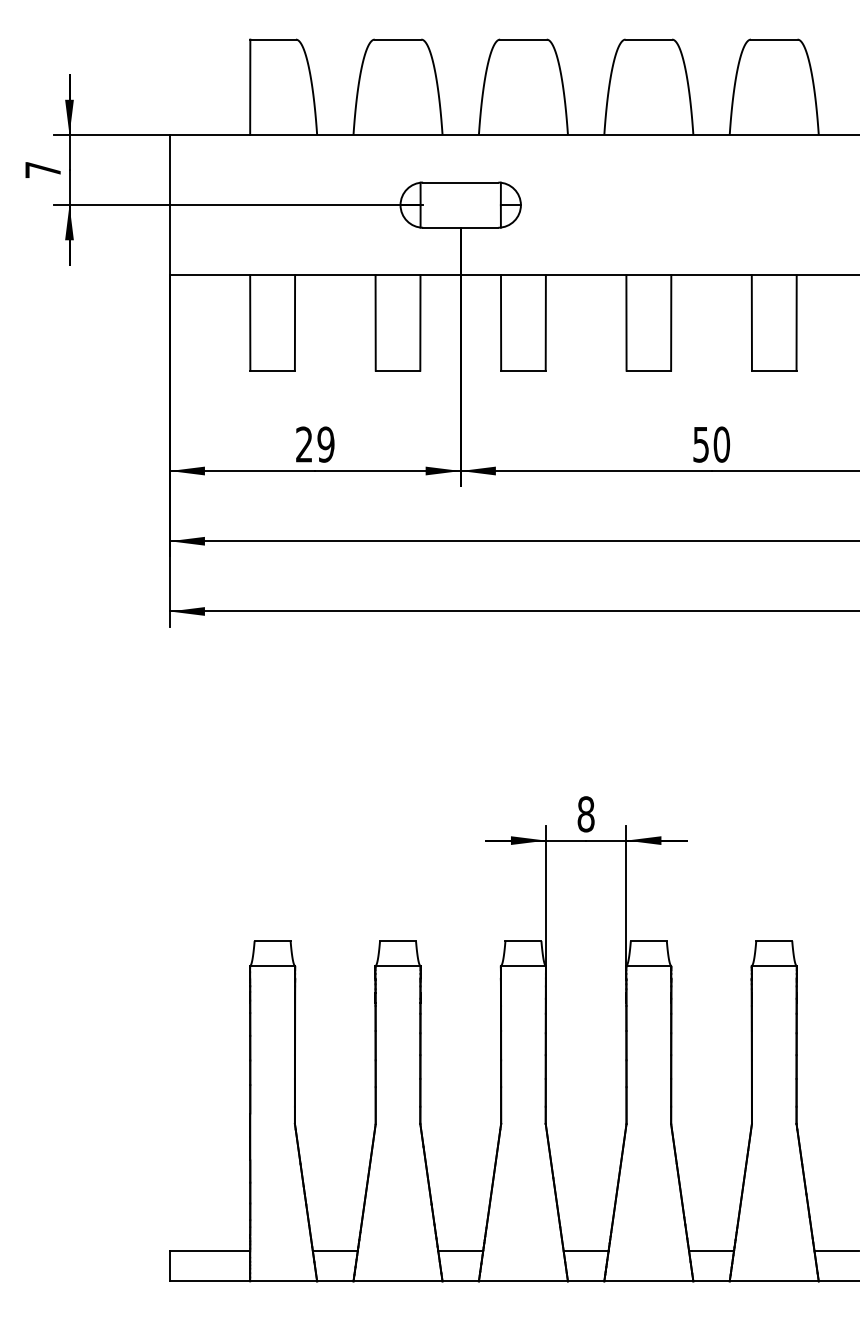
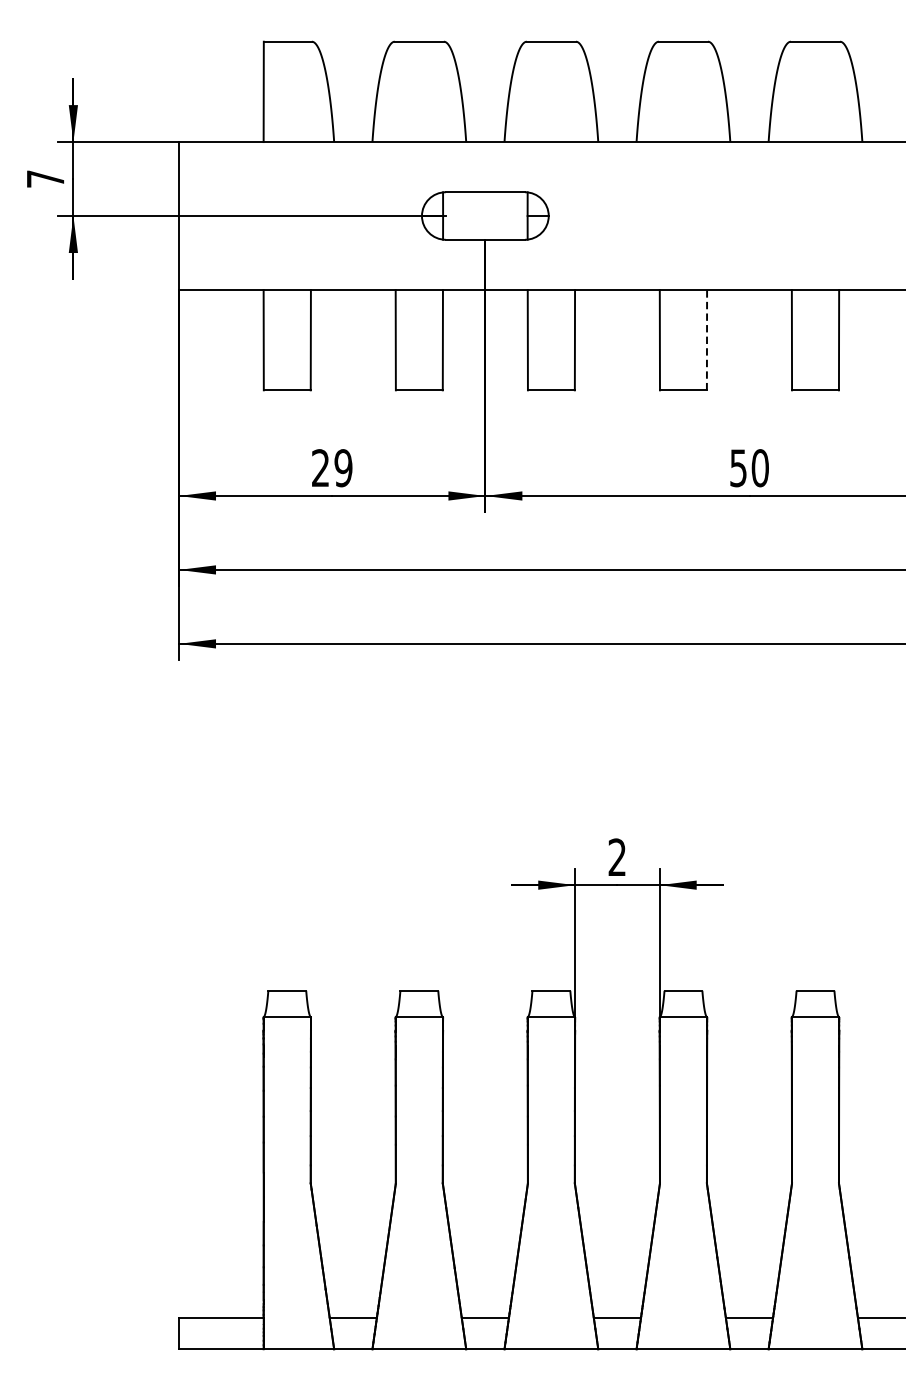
line: (671, 323) -> (707, 340), solid -> dashed
text: (585, 814) -> (616, 857), 8 -> 2

